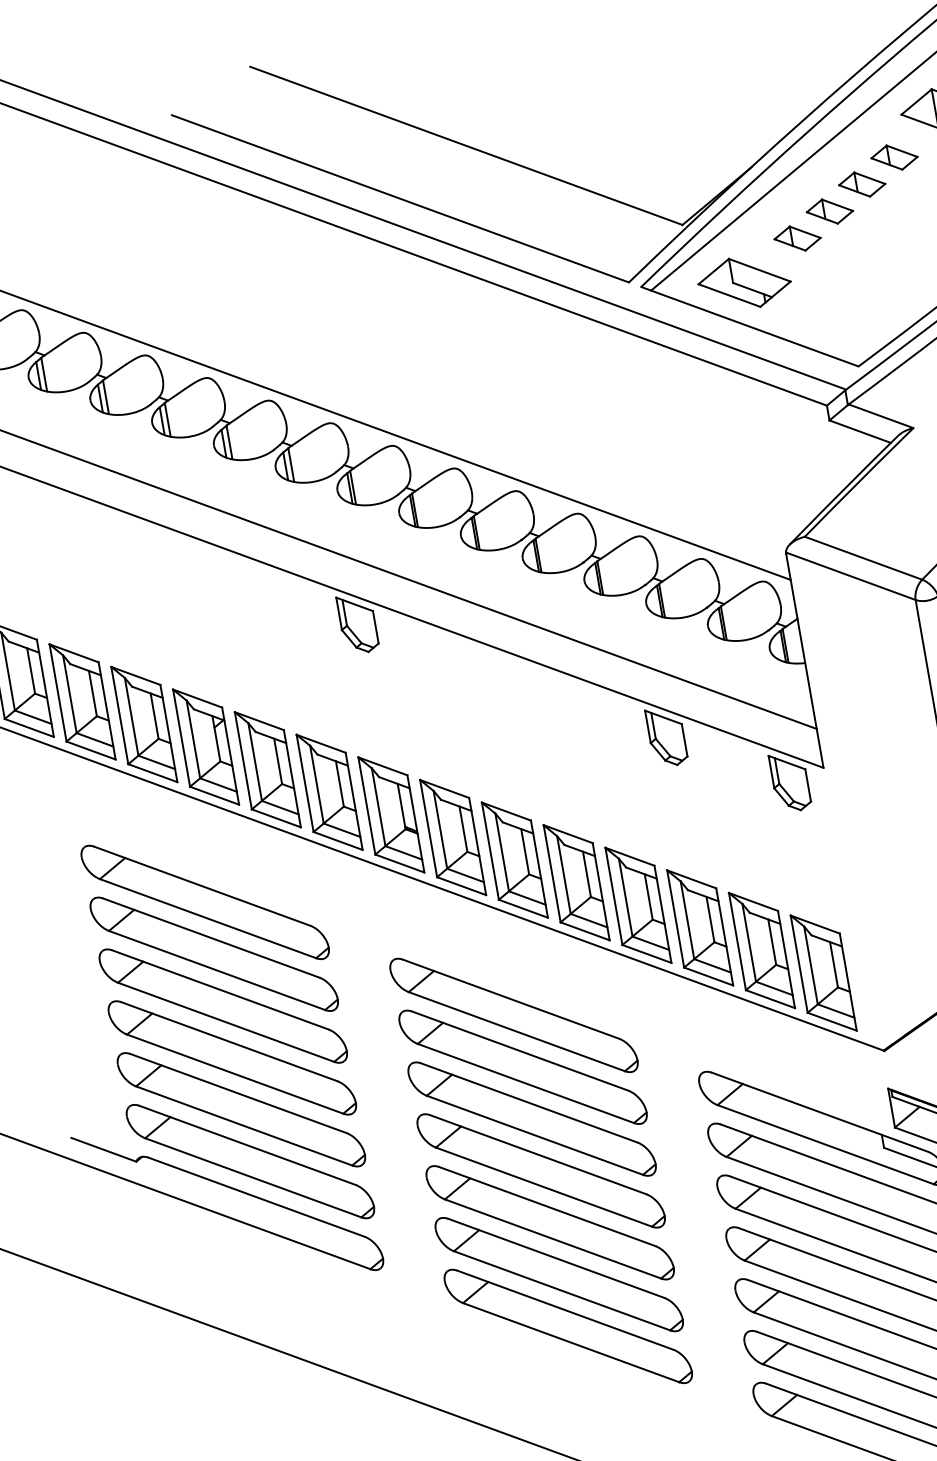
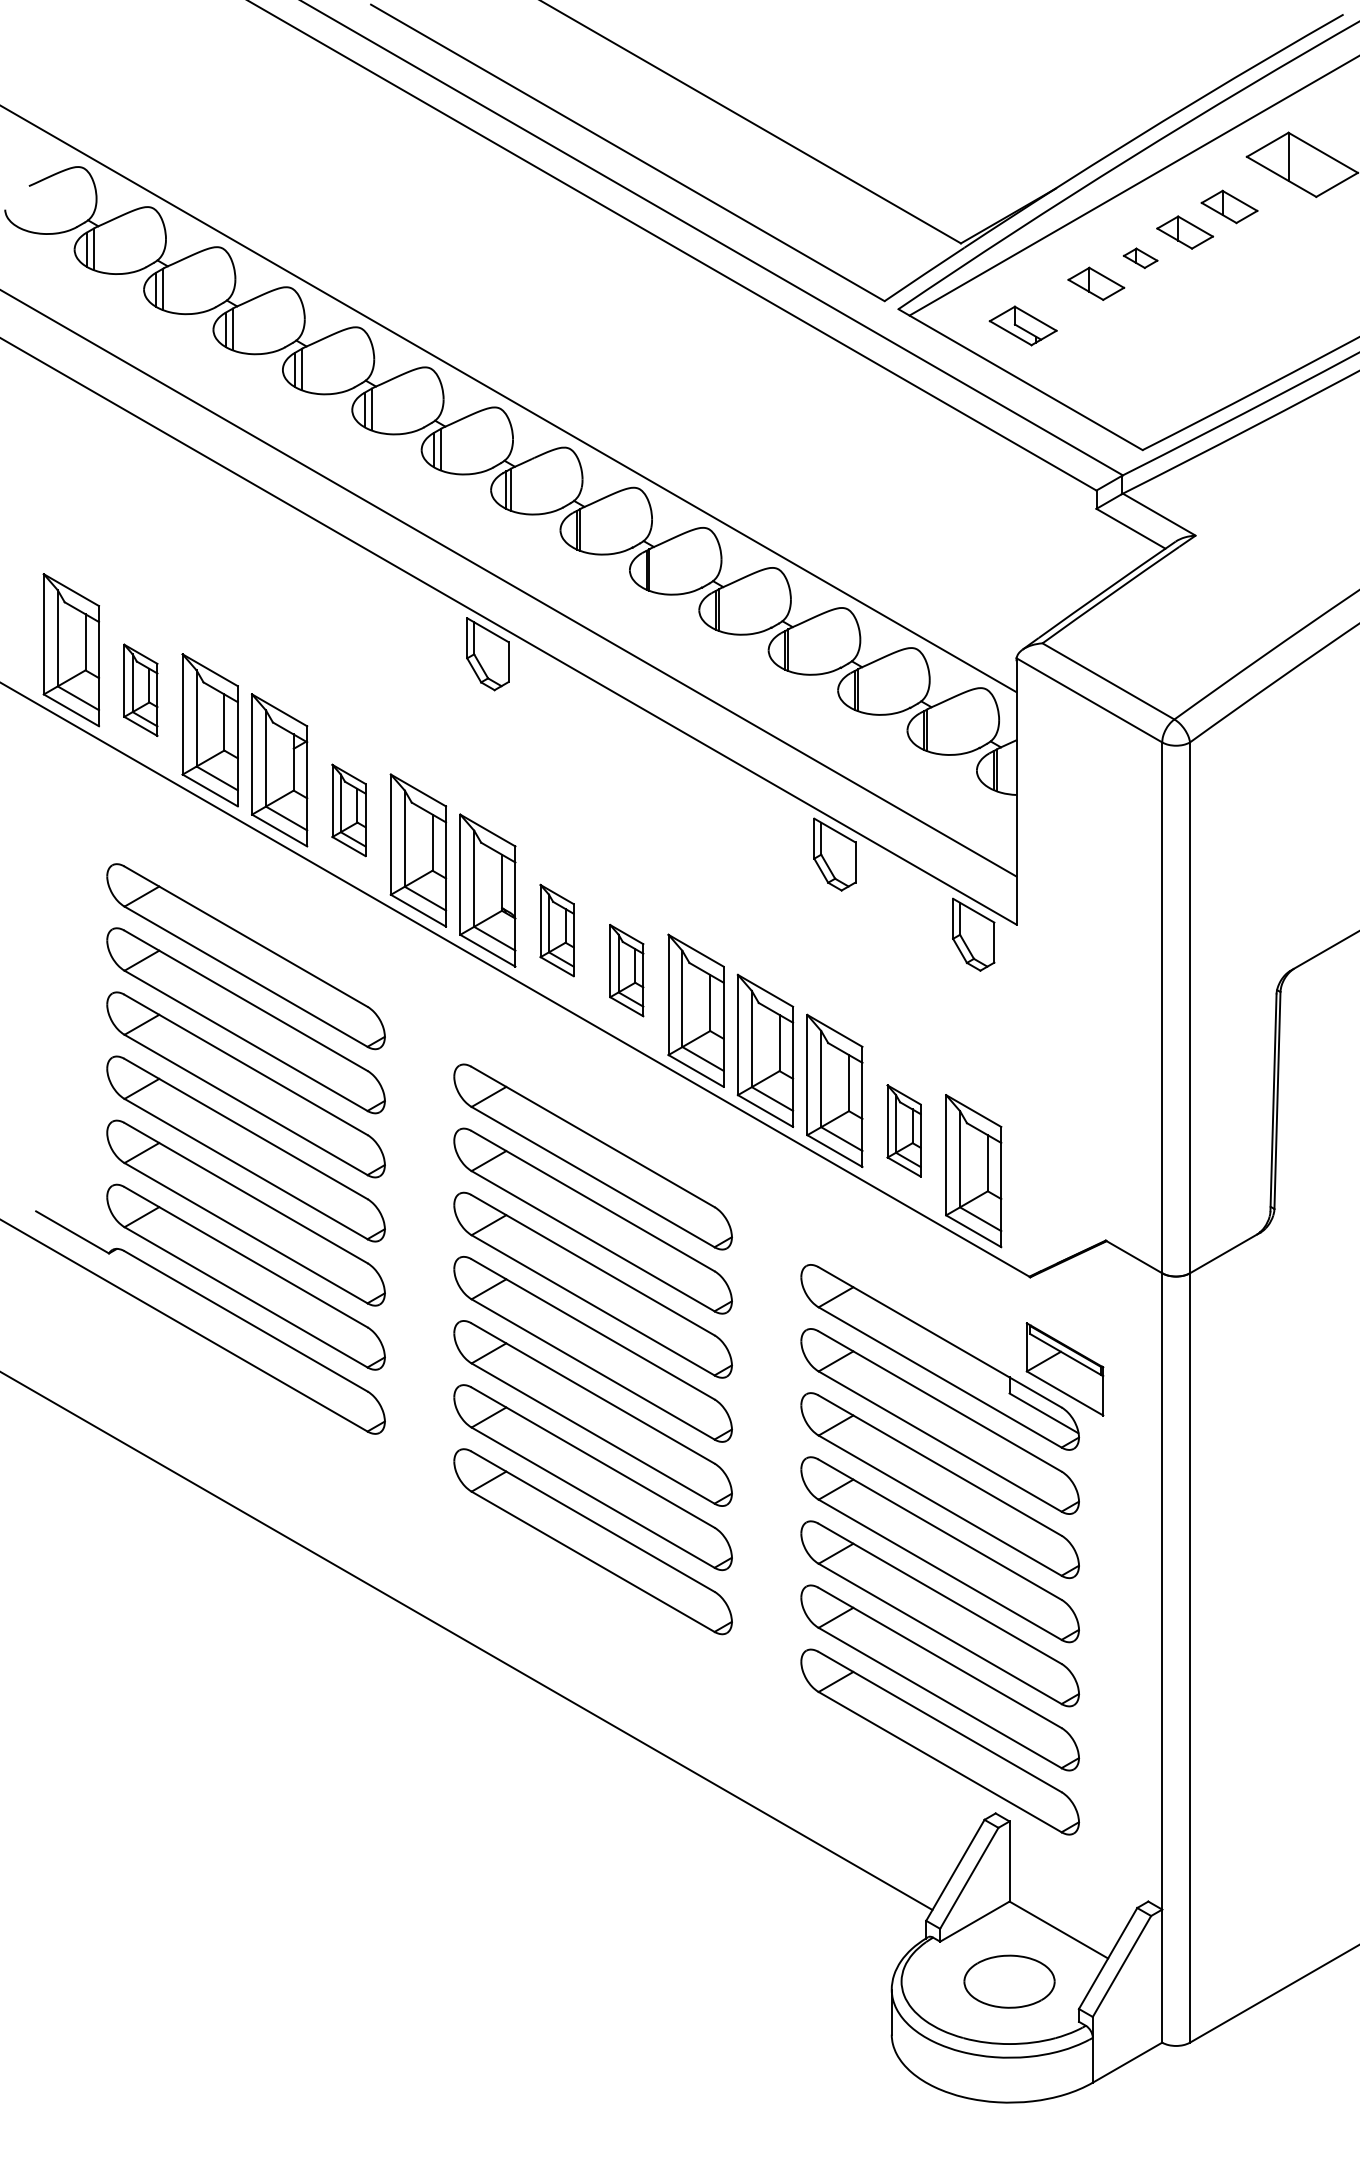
part: (829, 211) -> (1140, 258), size x0.6
part: (743, 282) -> (1022, 325), size x0.6
part: (82, 702) -> (140, 690), size x0.6
part: (267, 769) -> (348, 810), size x0.6
part: (452, 837) -> (556, 930), size x0.6
part: (514, 859) -> (626, 970), size x0.6
part: (761, 950) -> (903, 1130), size x0.6

